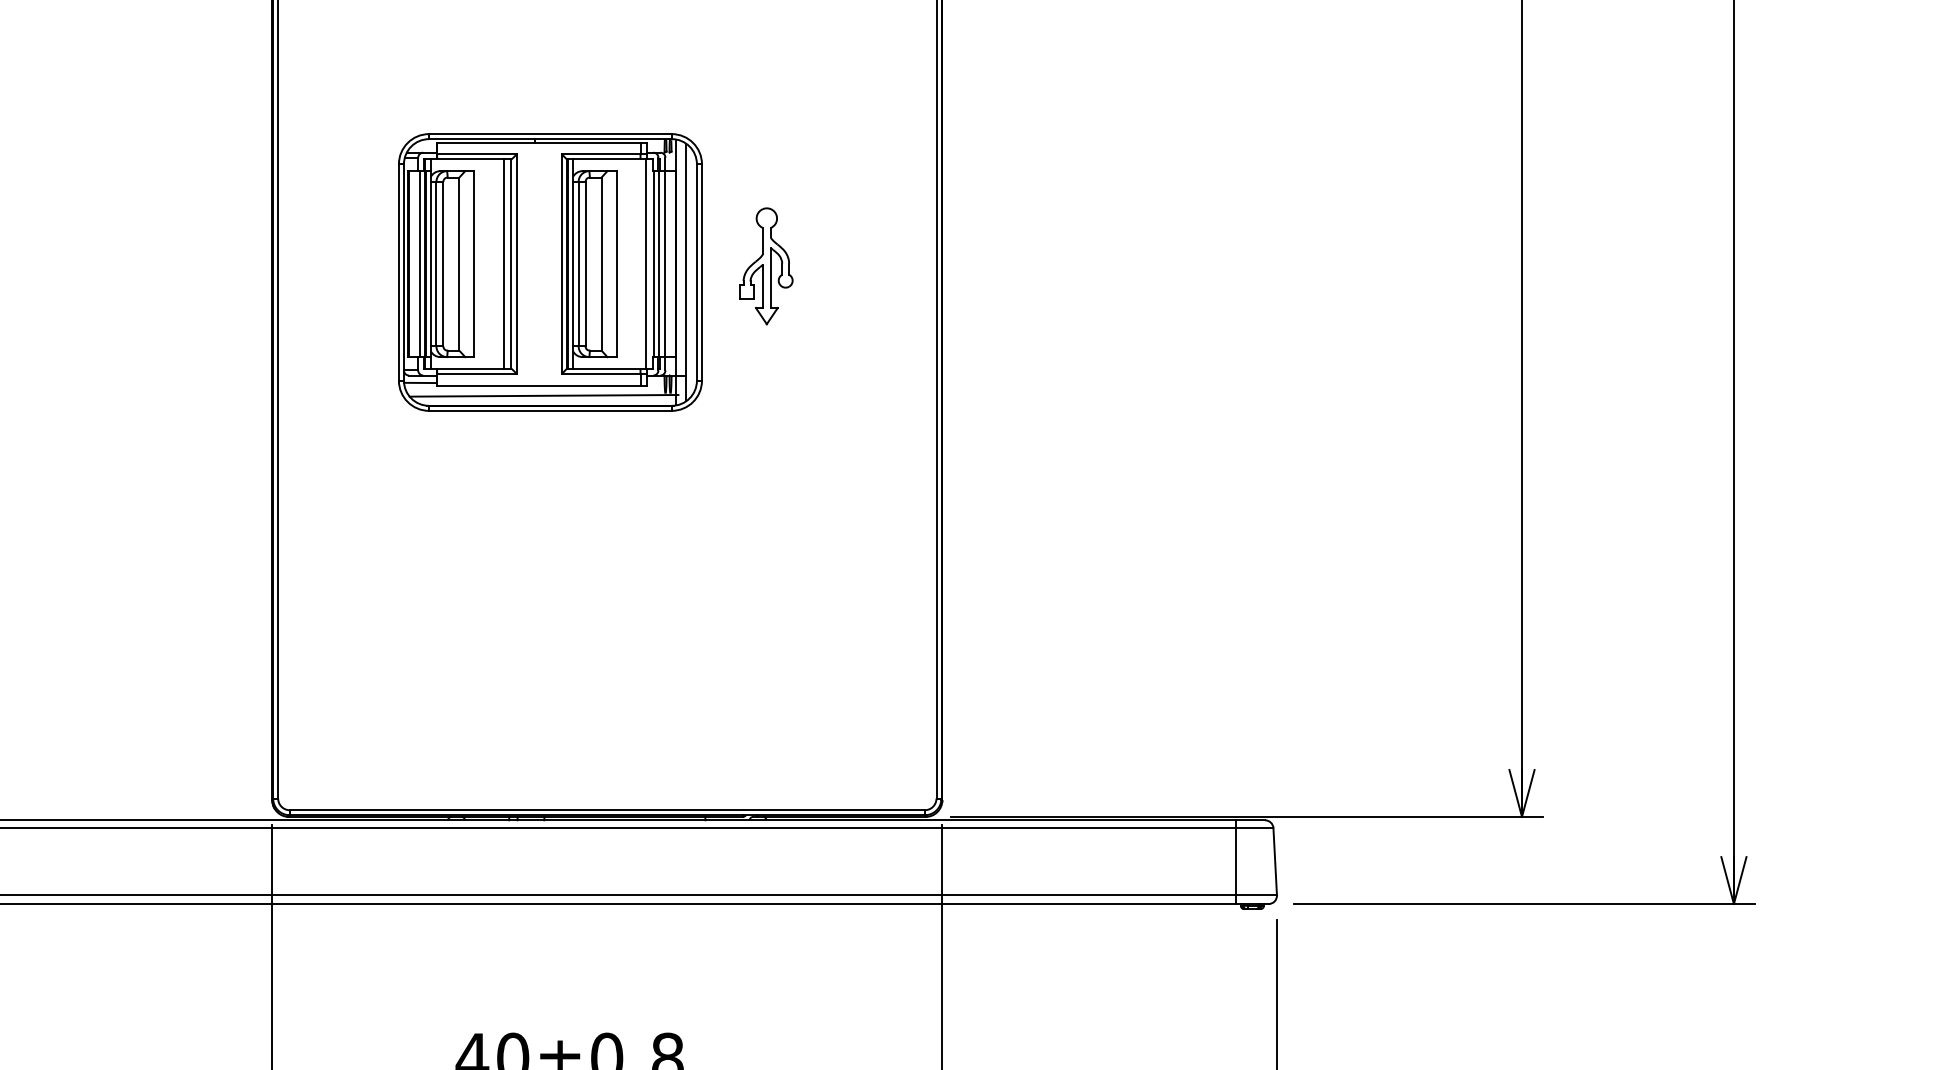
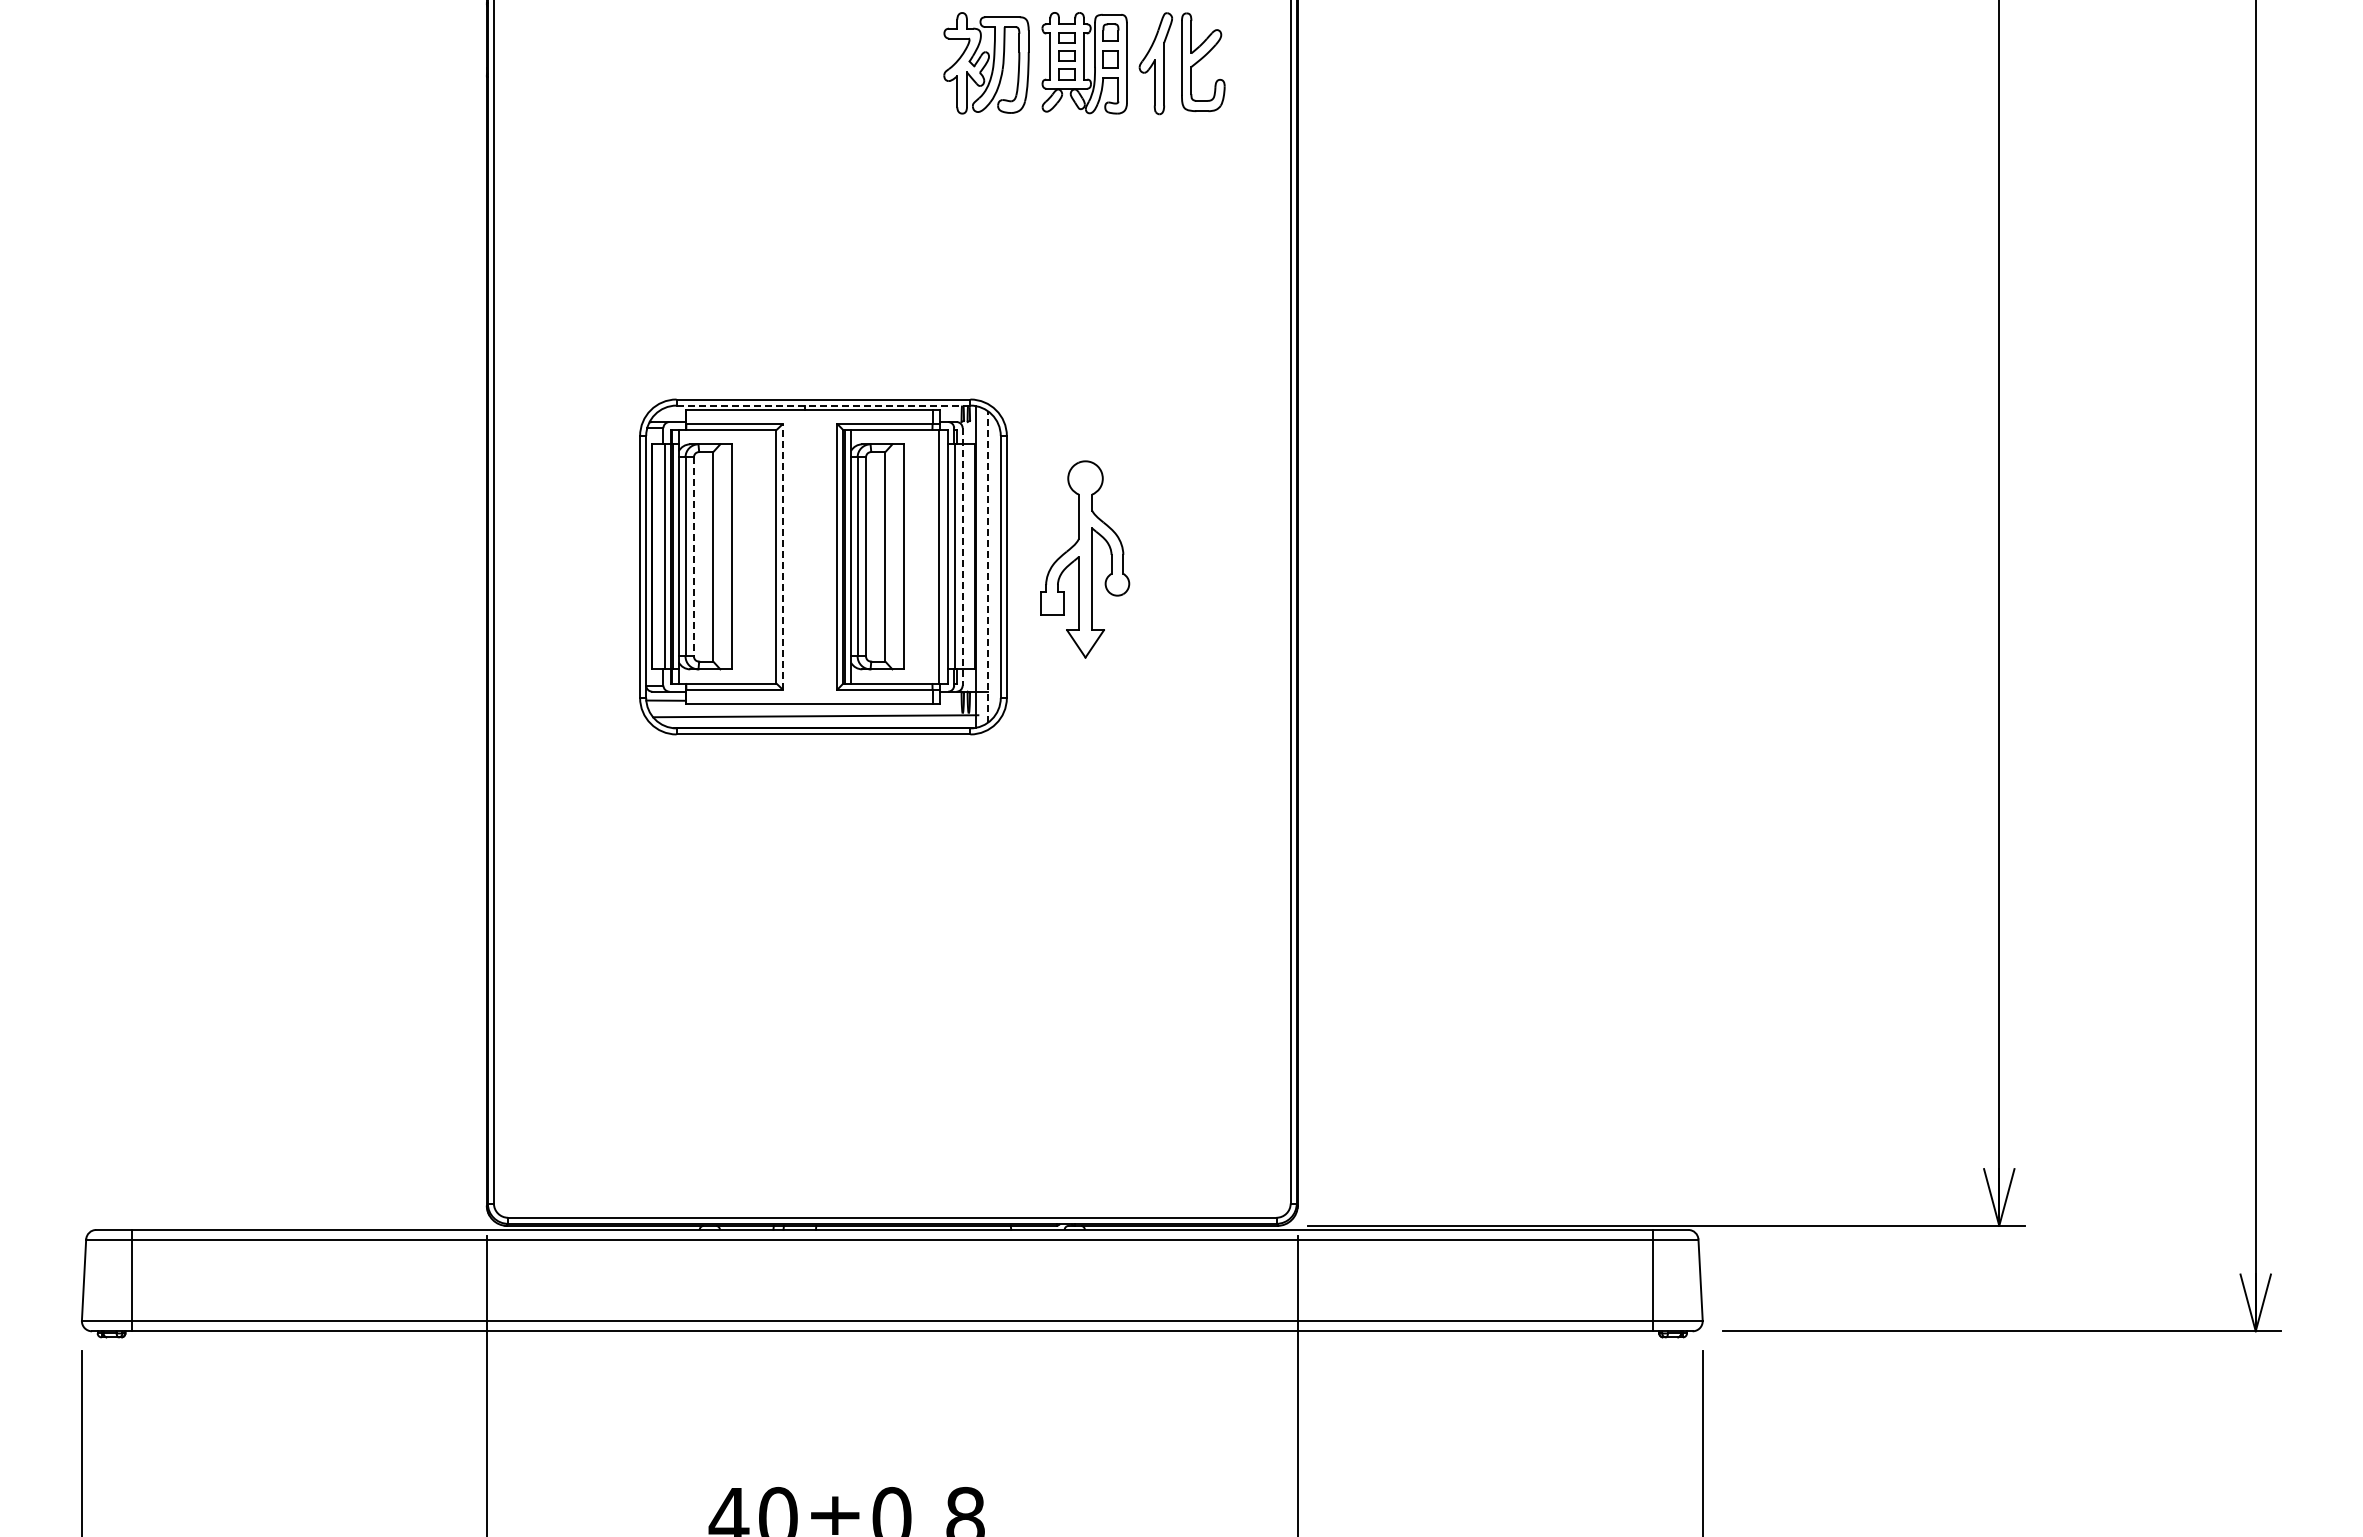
line: (550, 139) -> (823, 405), solid -> dashed
line: (443, 263) -> (693, 556), solid -> dashed
line: (504, 263) -> (767, 556), removed
line: (516, 263) -> (782, 556), solid -> dashed
line: (665, 263) -> (962, 556), solid -> dashed
part: (766, 266) -> (1084, 559), size x1.4
line: (685, 272) -> (987, 566), solid -> dashed

